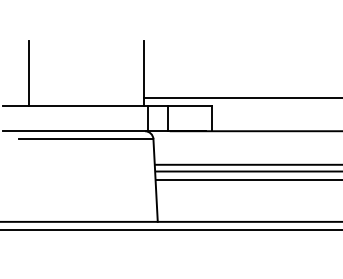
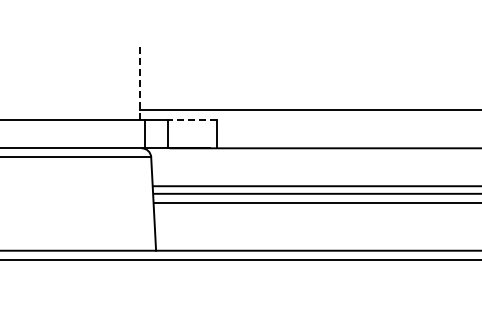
line: (29, 72) -> (11, 82), removed
line: (143, 72) -> (139, 82), solid -> dashed
line: (189, 105) -> (192, 119), solid -> dashed

